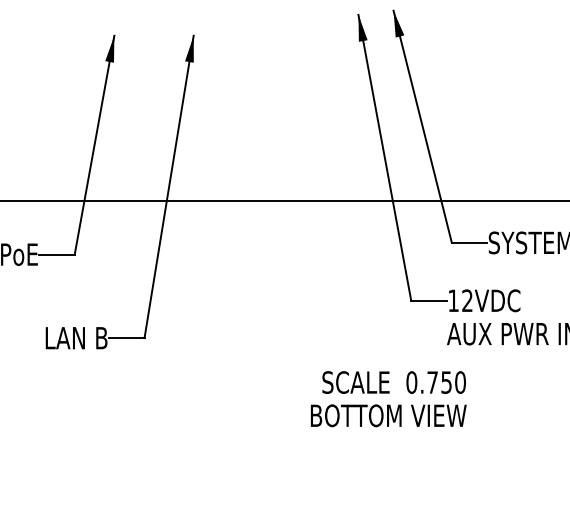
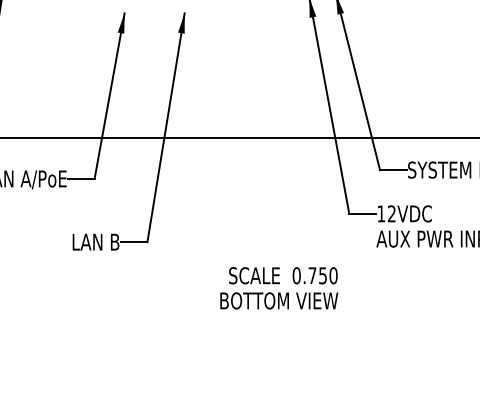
text: (389, 399) -> (279, 288), moved

